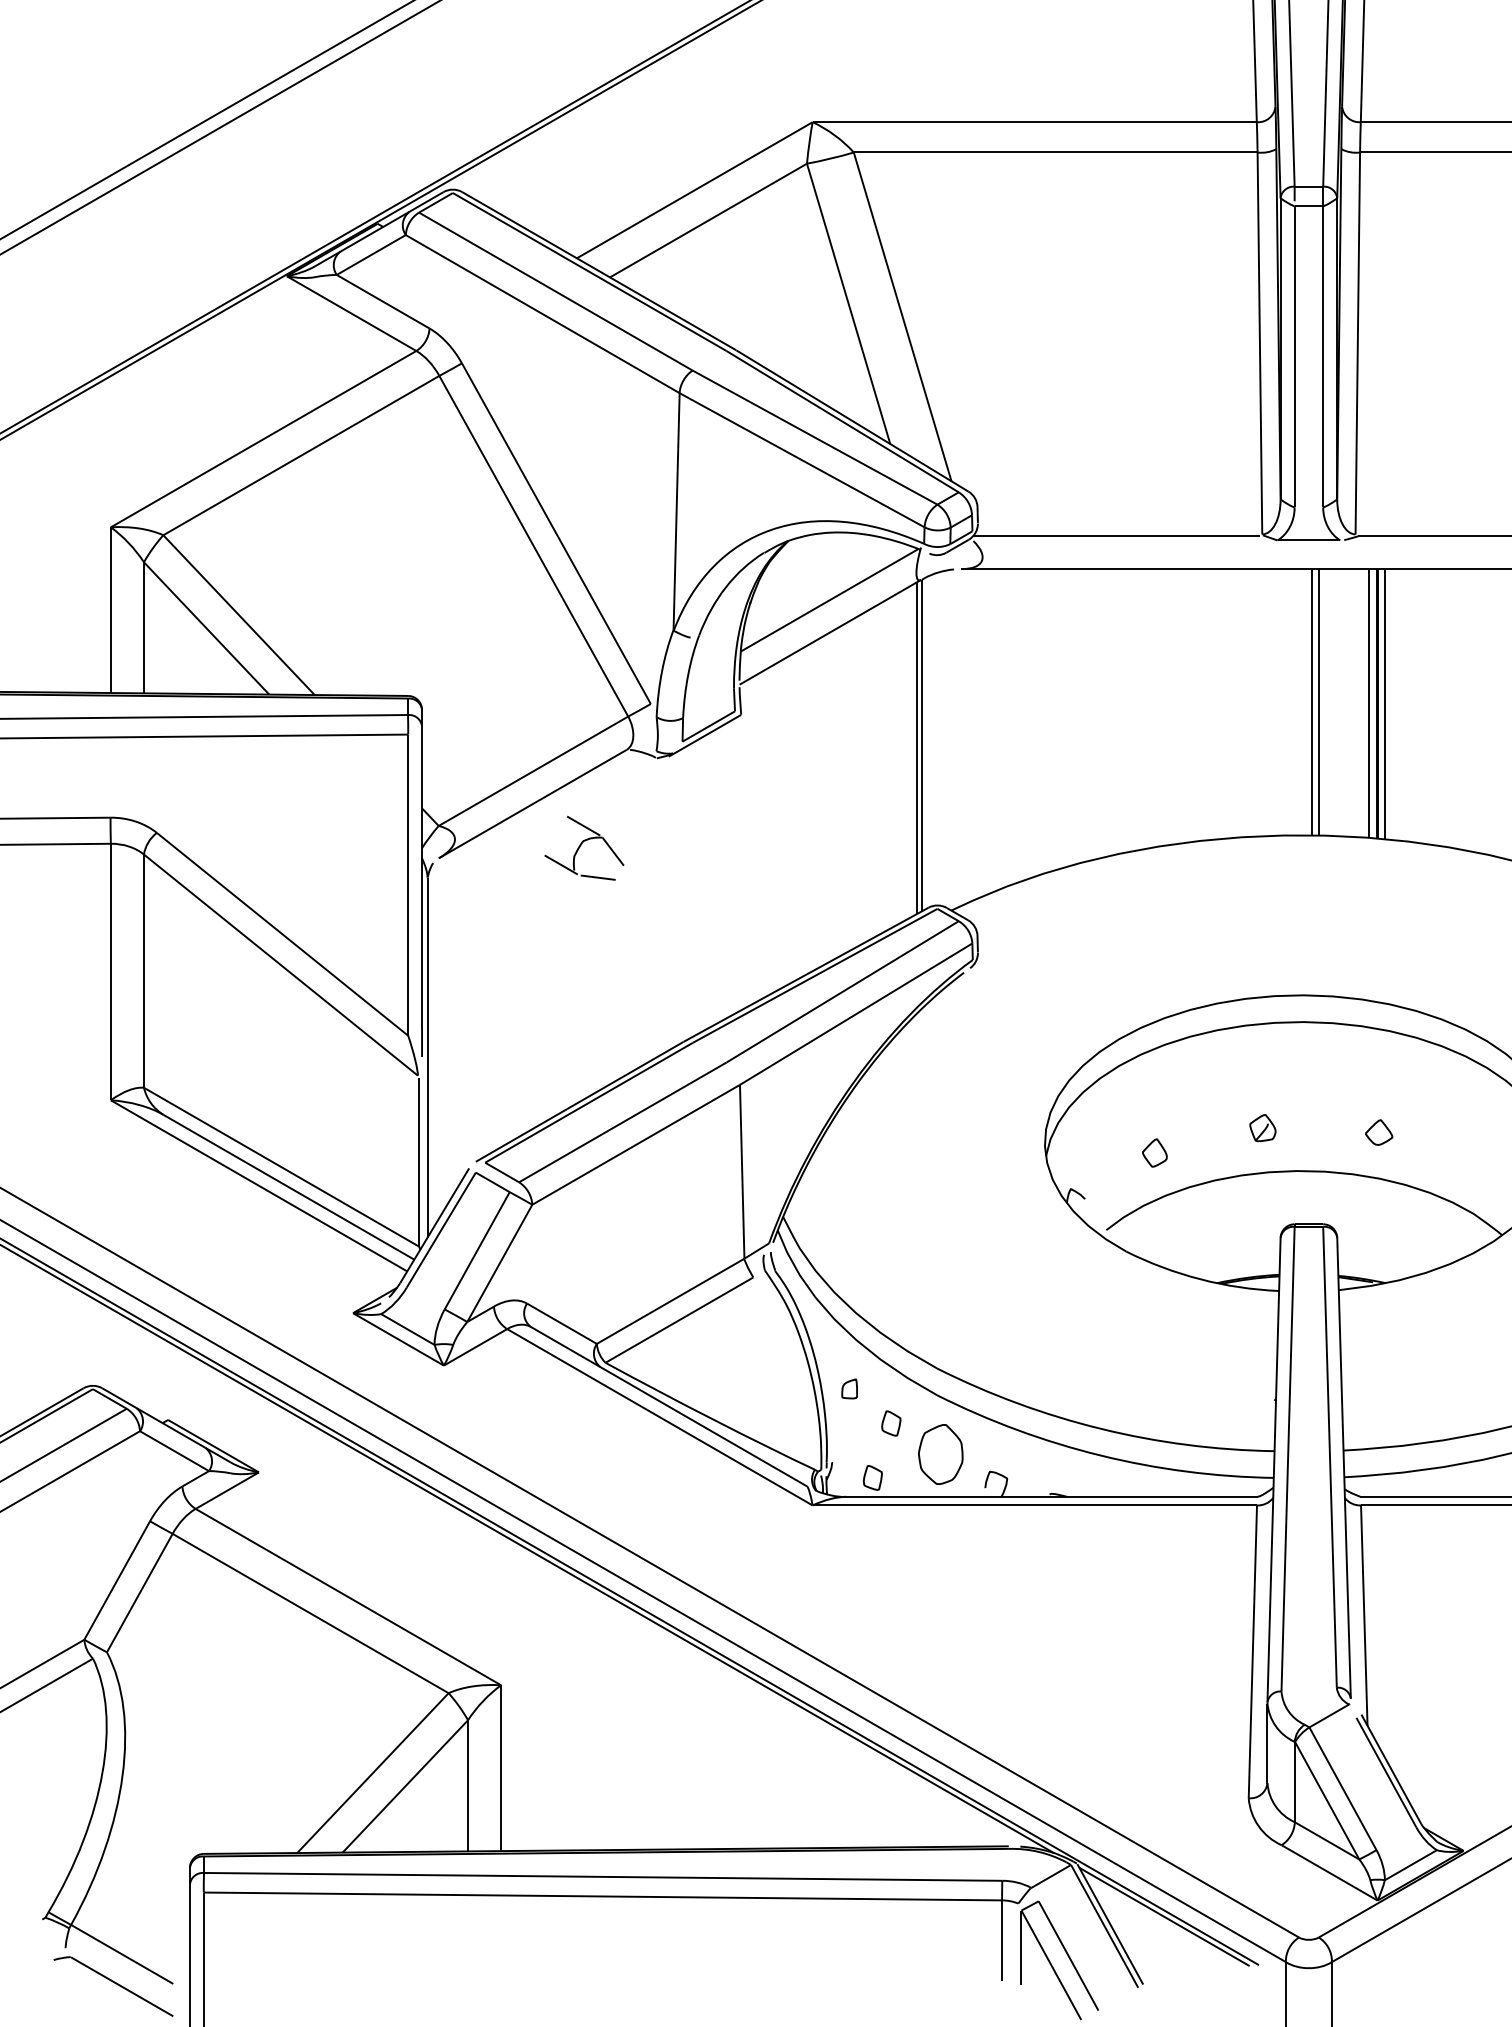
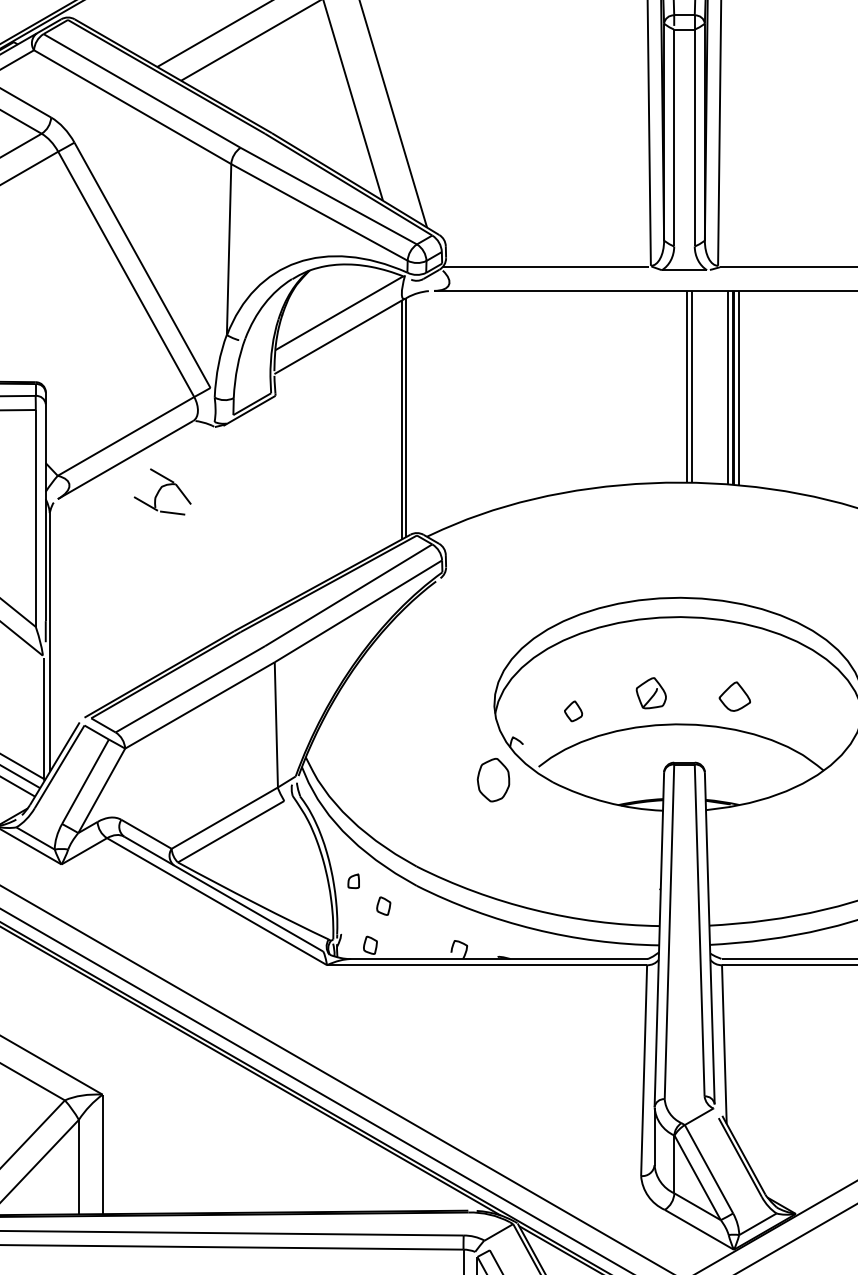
part: (1262, 1128) -> (651, 693), size x1.6
part: (1379, 1132) -> (735, 696), size x1.6
part: (940, 1454) -> (493, 780), moved

